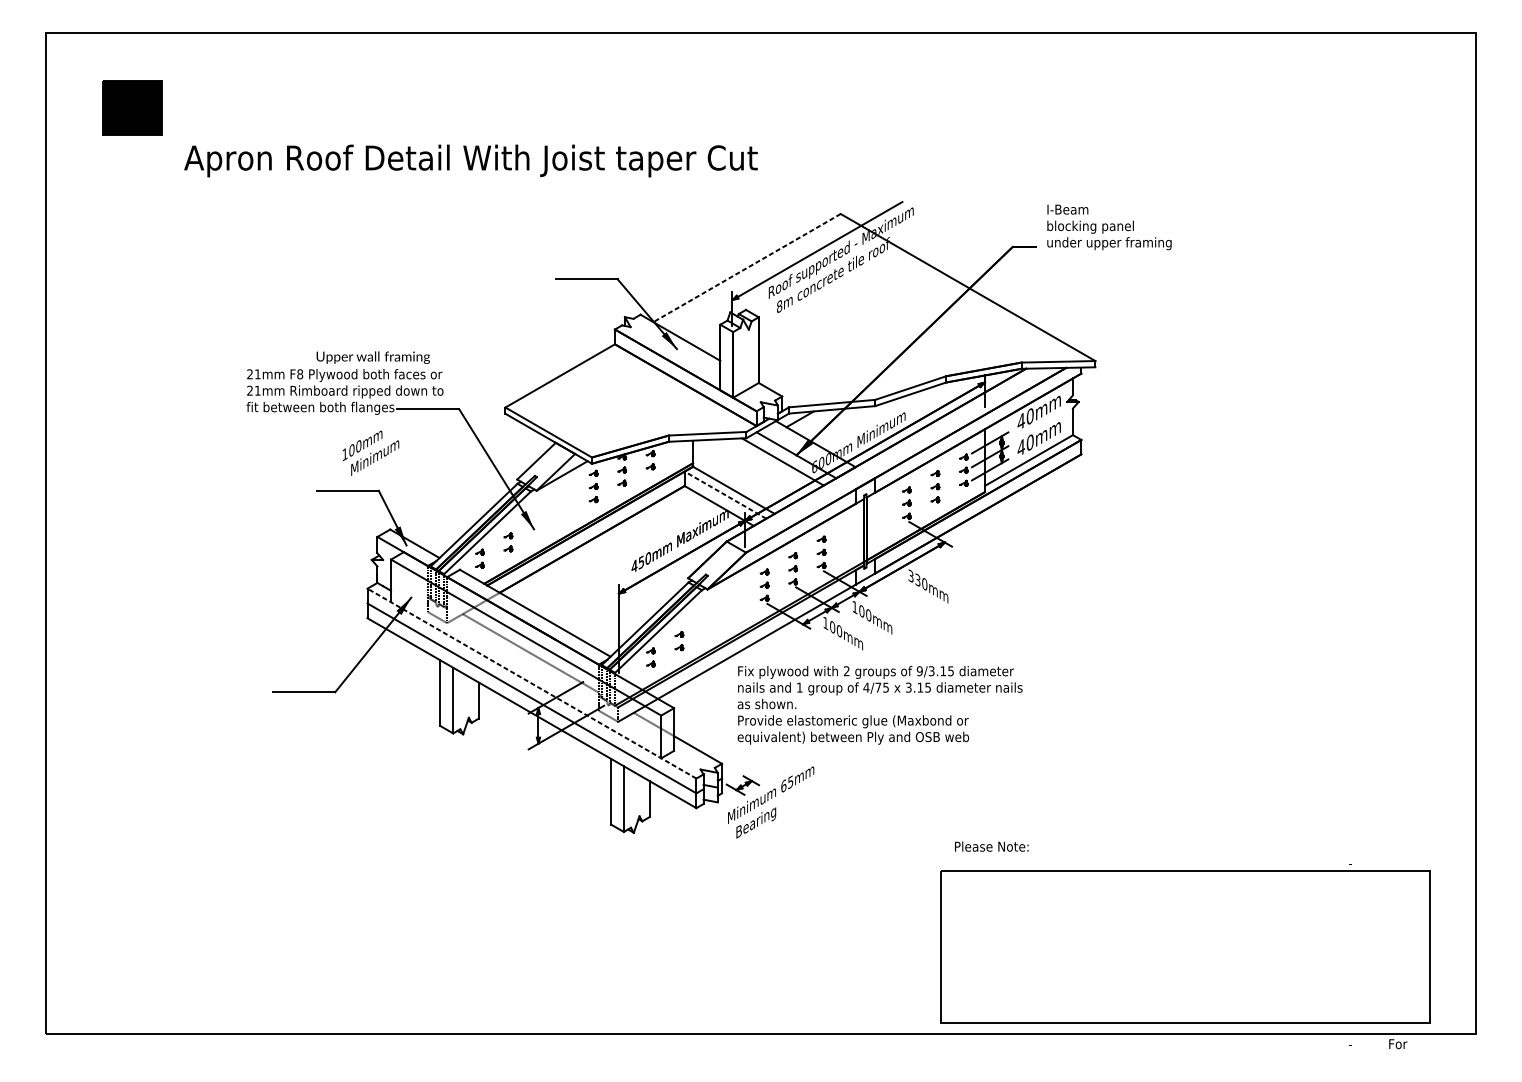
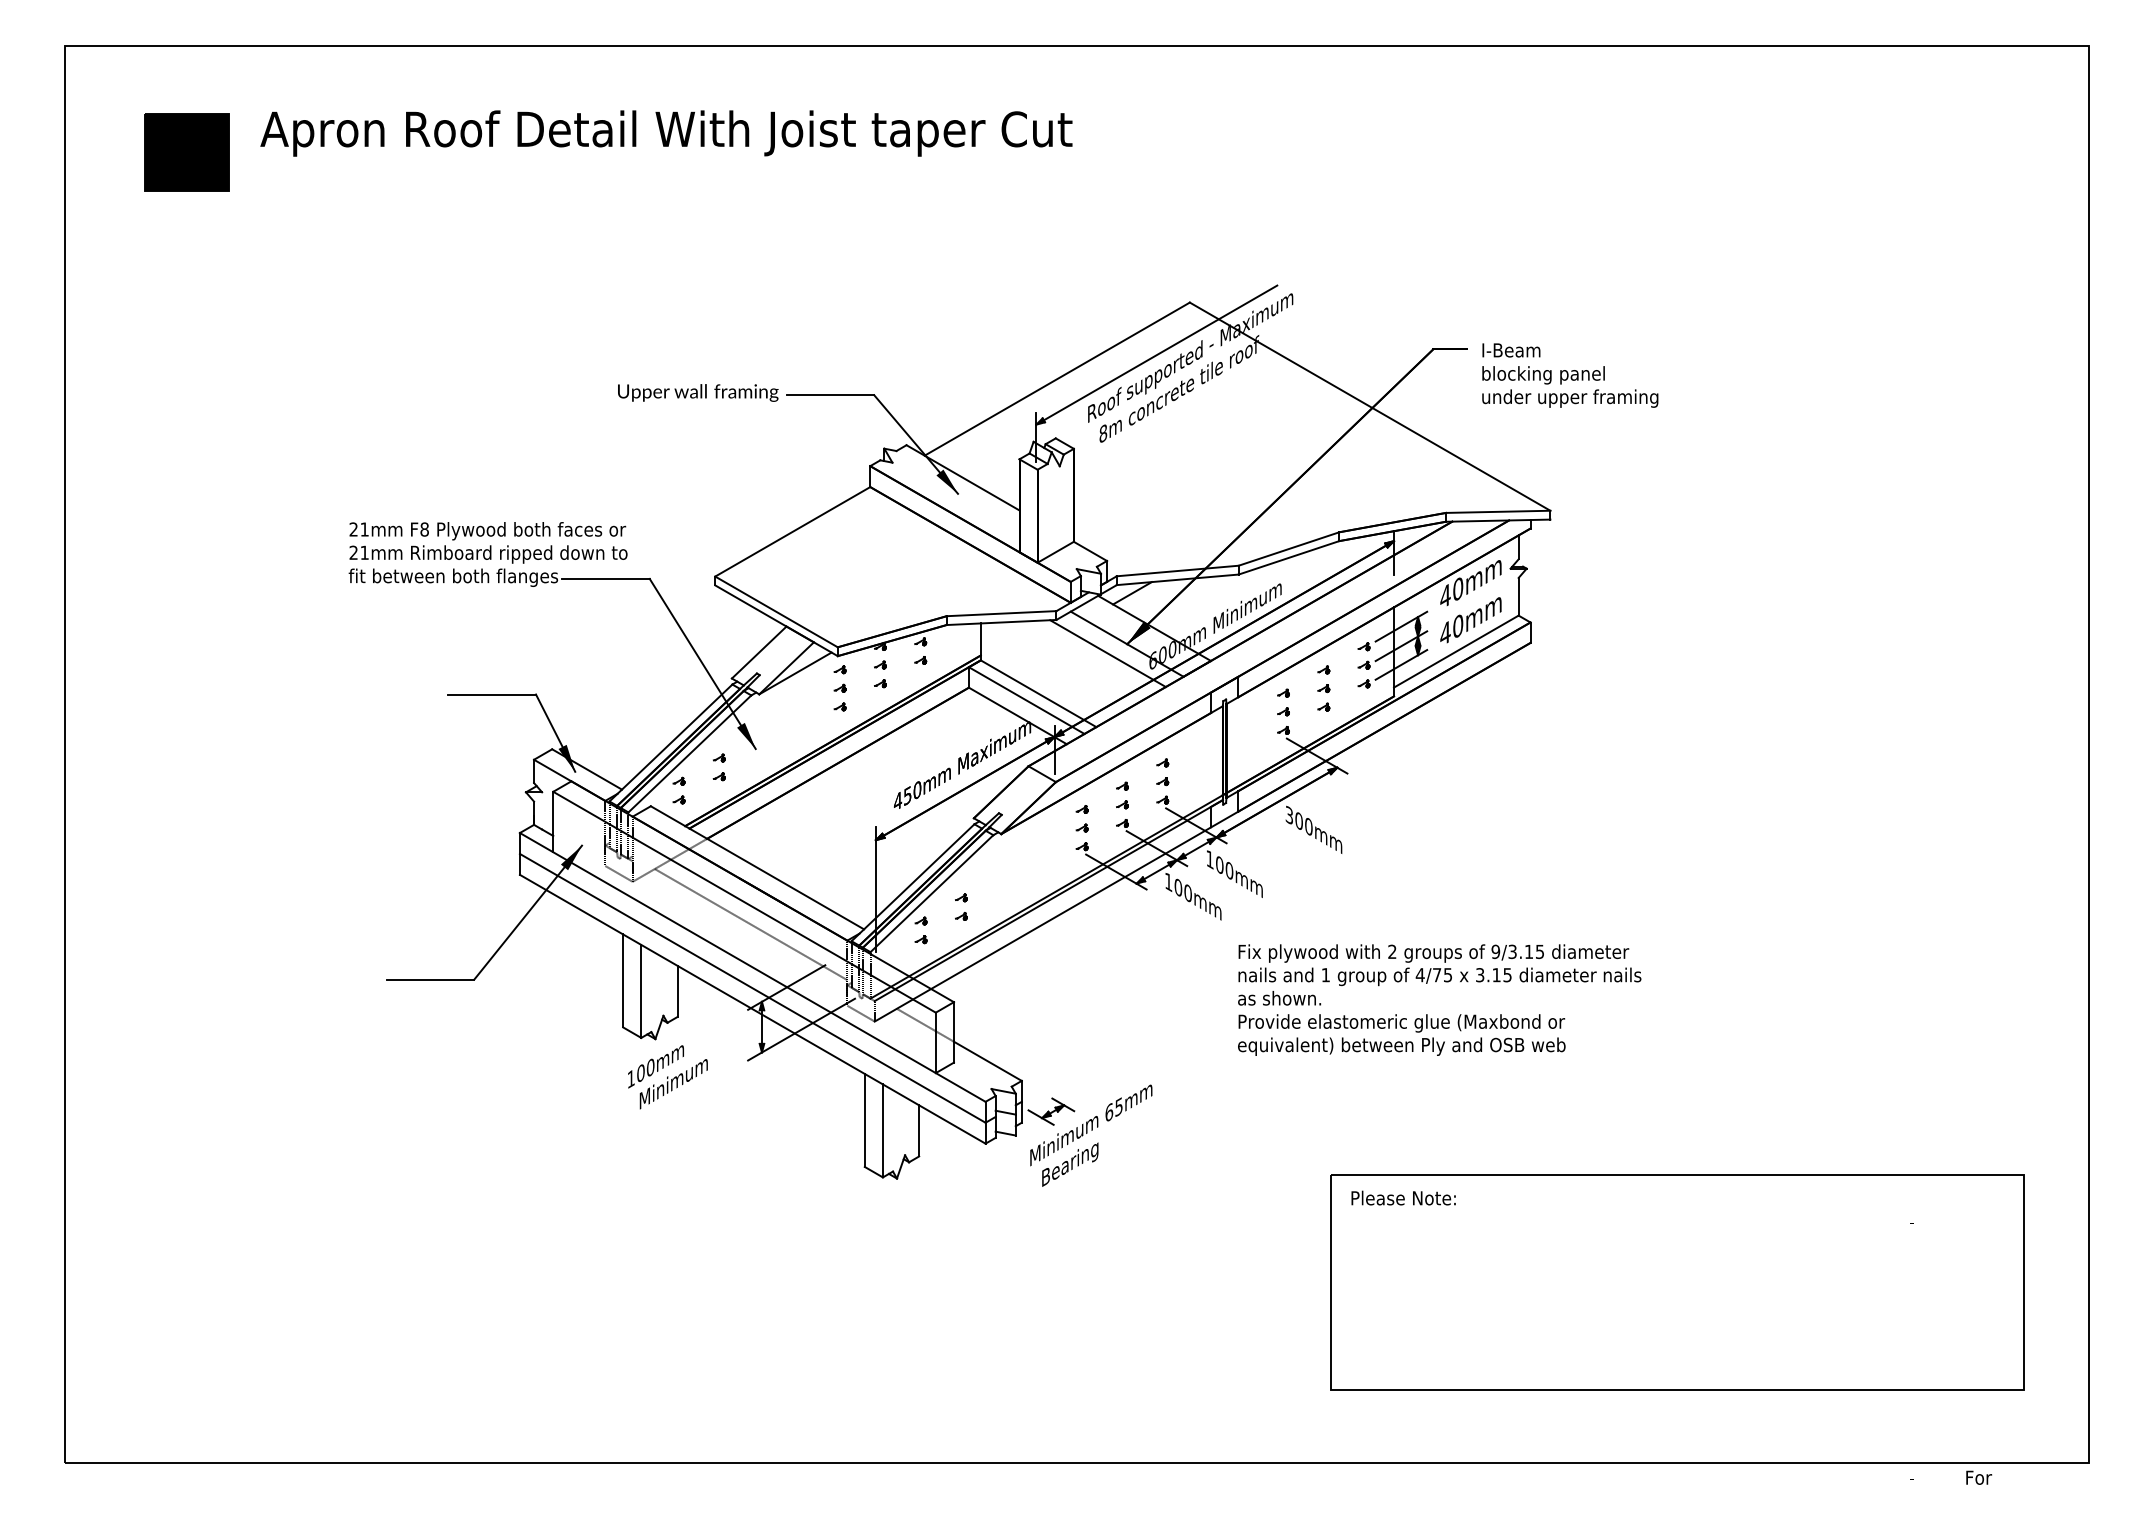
text: (471, 160) -> (666, 133), moved
text: (1109, 227) -> (1570, 375), moved
line: (746, 268) -> (1056, 379), dashed -> solid
text: (373, 357) -> (698, 392), moved
text: (370, 453) -> (667, 1077), moved
line: (725, 495) -> (1026, 700), dashed -> solid
text: (917, 579) -> (1298, 820), 330mm -> 300mm
line: (531, 683) -> (752, 967), dashed -> solid
text: (880, 704) -> (1439, 999), moved
part: (1185, 947) -> (1677, 1282), moved

